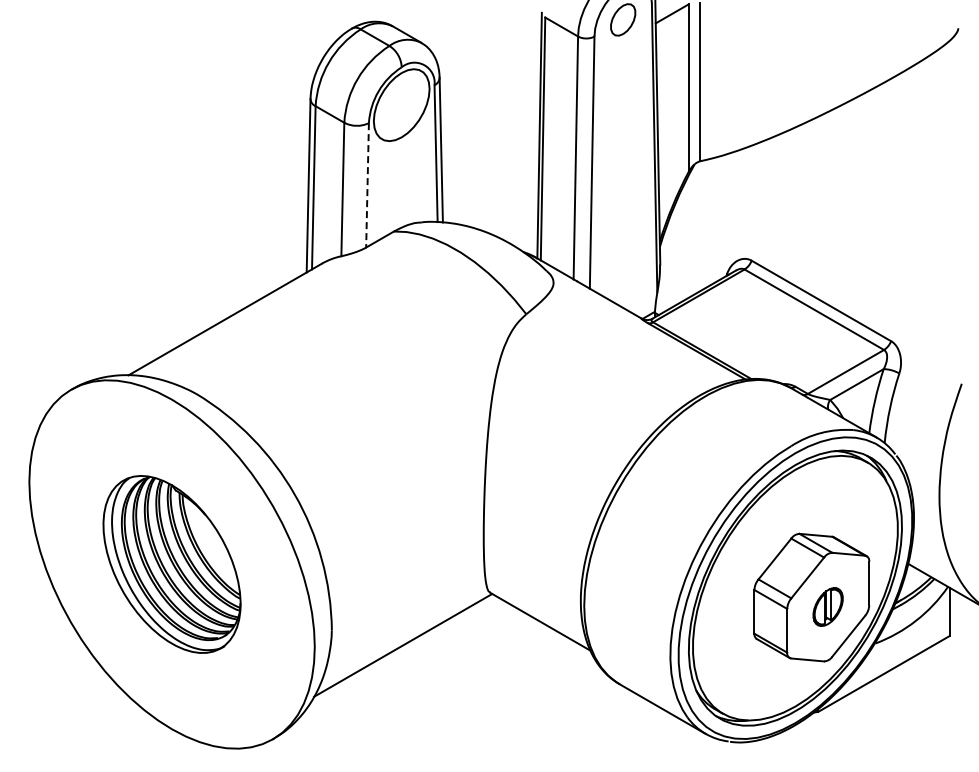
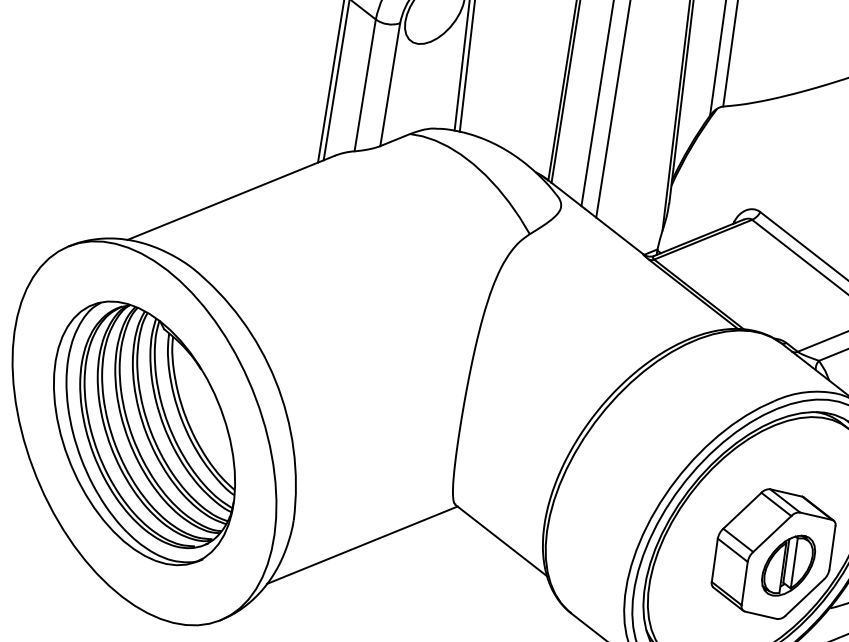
line: (367, 185) -> (390, 84), dashed -> solid
part: (171, 564) -> (143, 433), size x1.43
part: (827, 606) -> (787, 565), size x1.67

